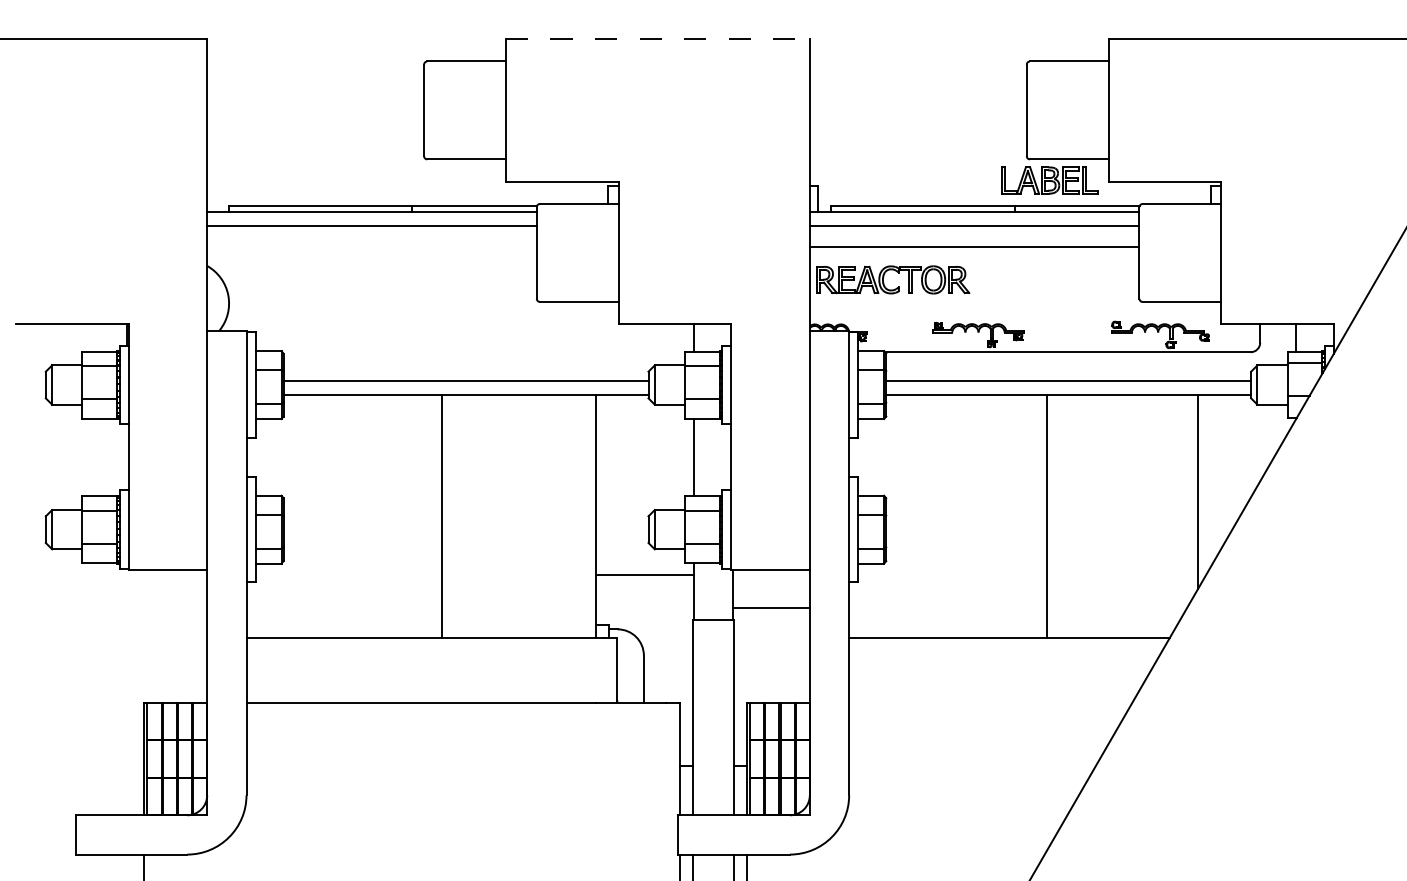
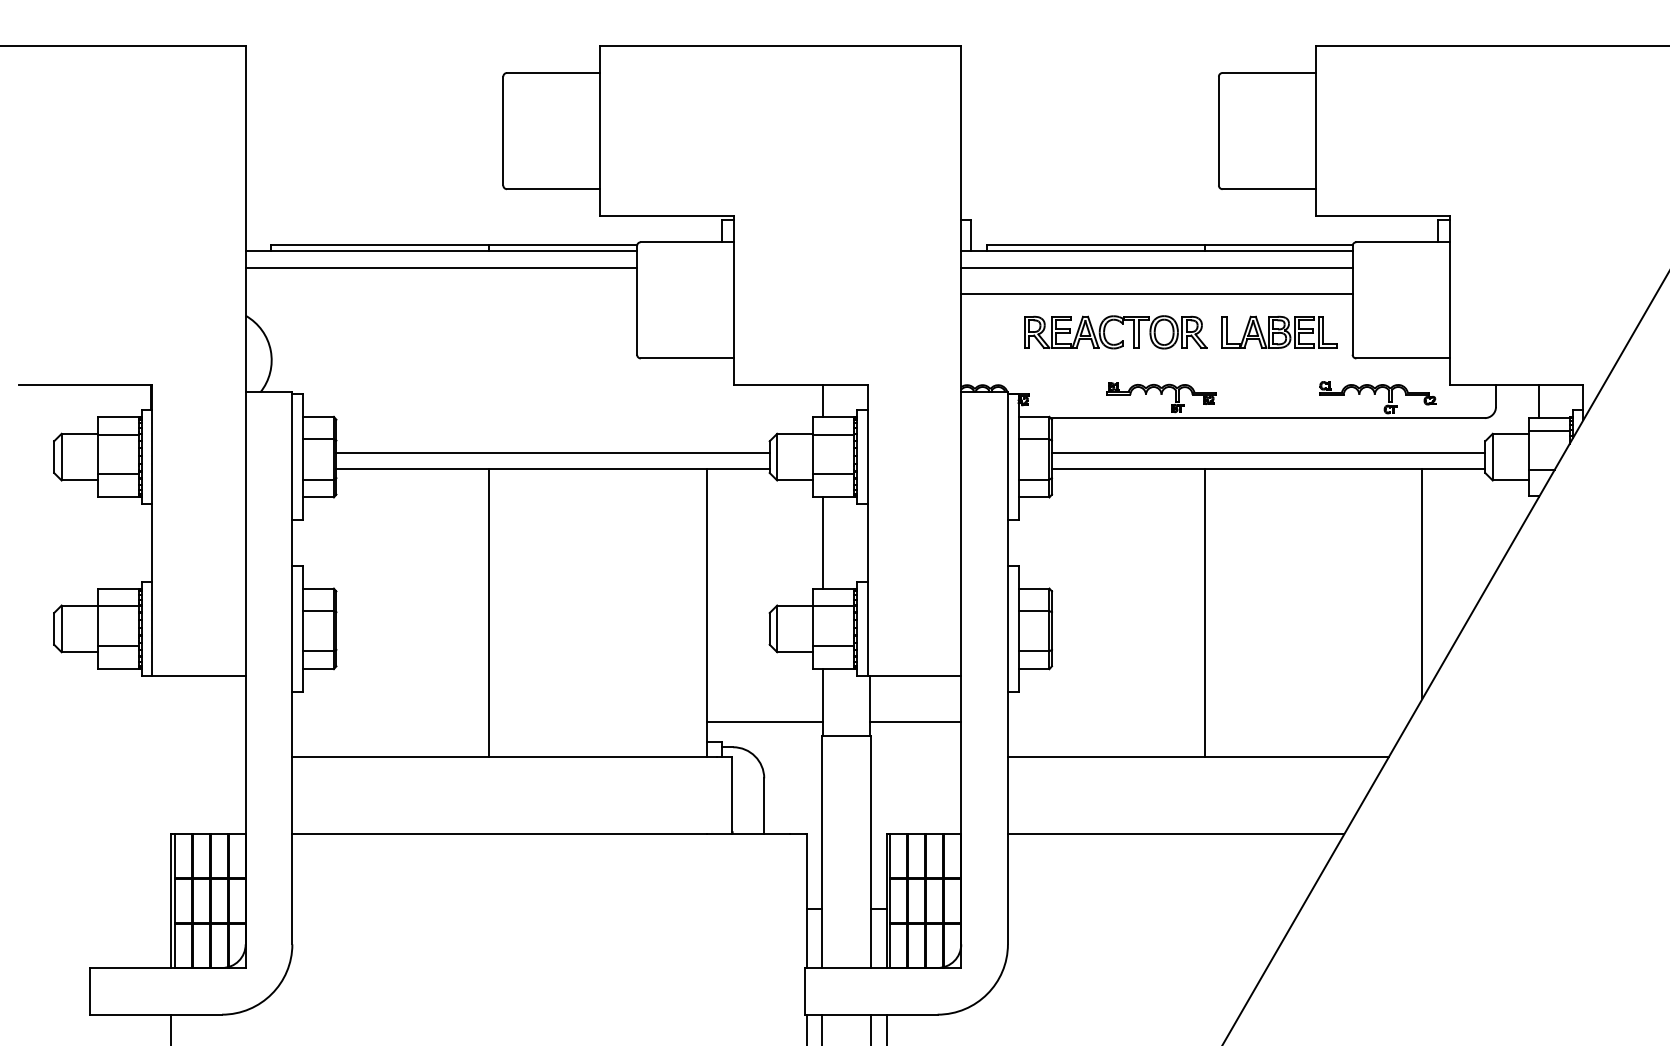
line: (658, 39) -> (781, 46), dashed -> solid
part: (1050, 179) -> (1279, 331), moved
part: (897, 286) -> (1121, 340), moved
line: (441, 516) -> (489, 613), moved
line: (1046, 516) -> (1204, 613), moved
line: (644, 574) -> (764, 721), moved
line: (990, 702) -> (1175, 834), added

